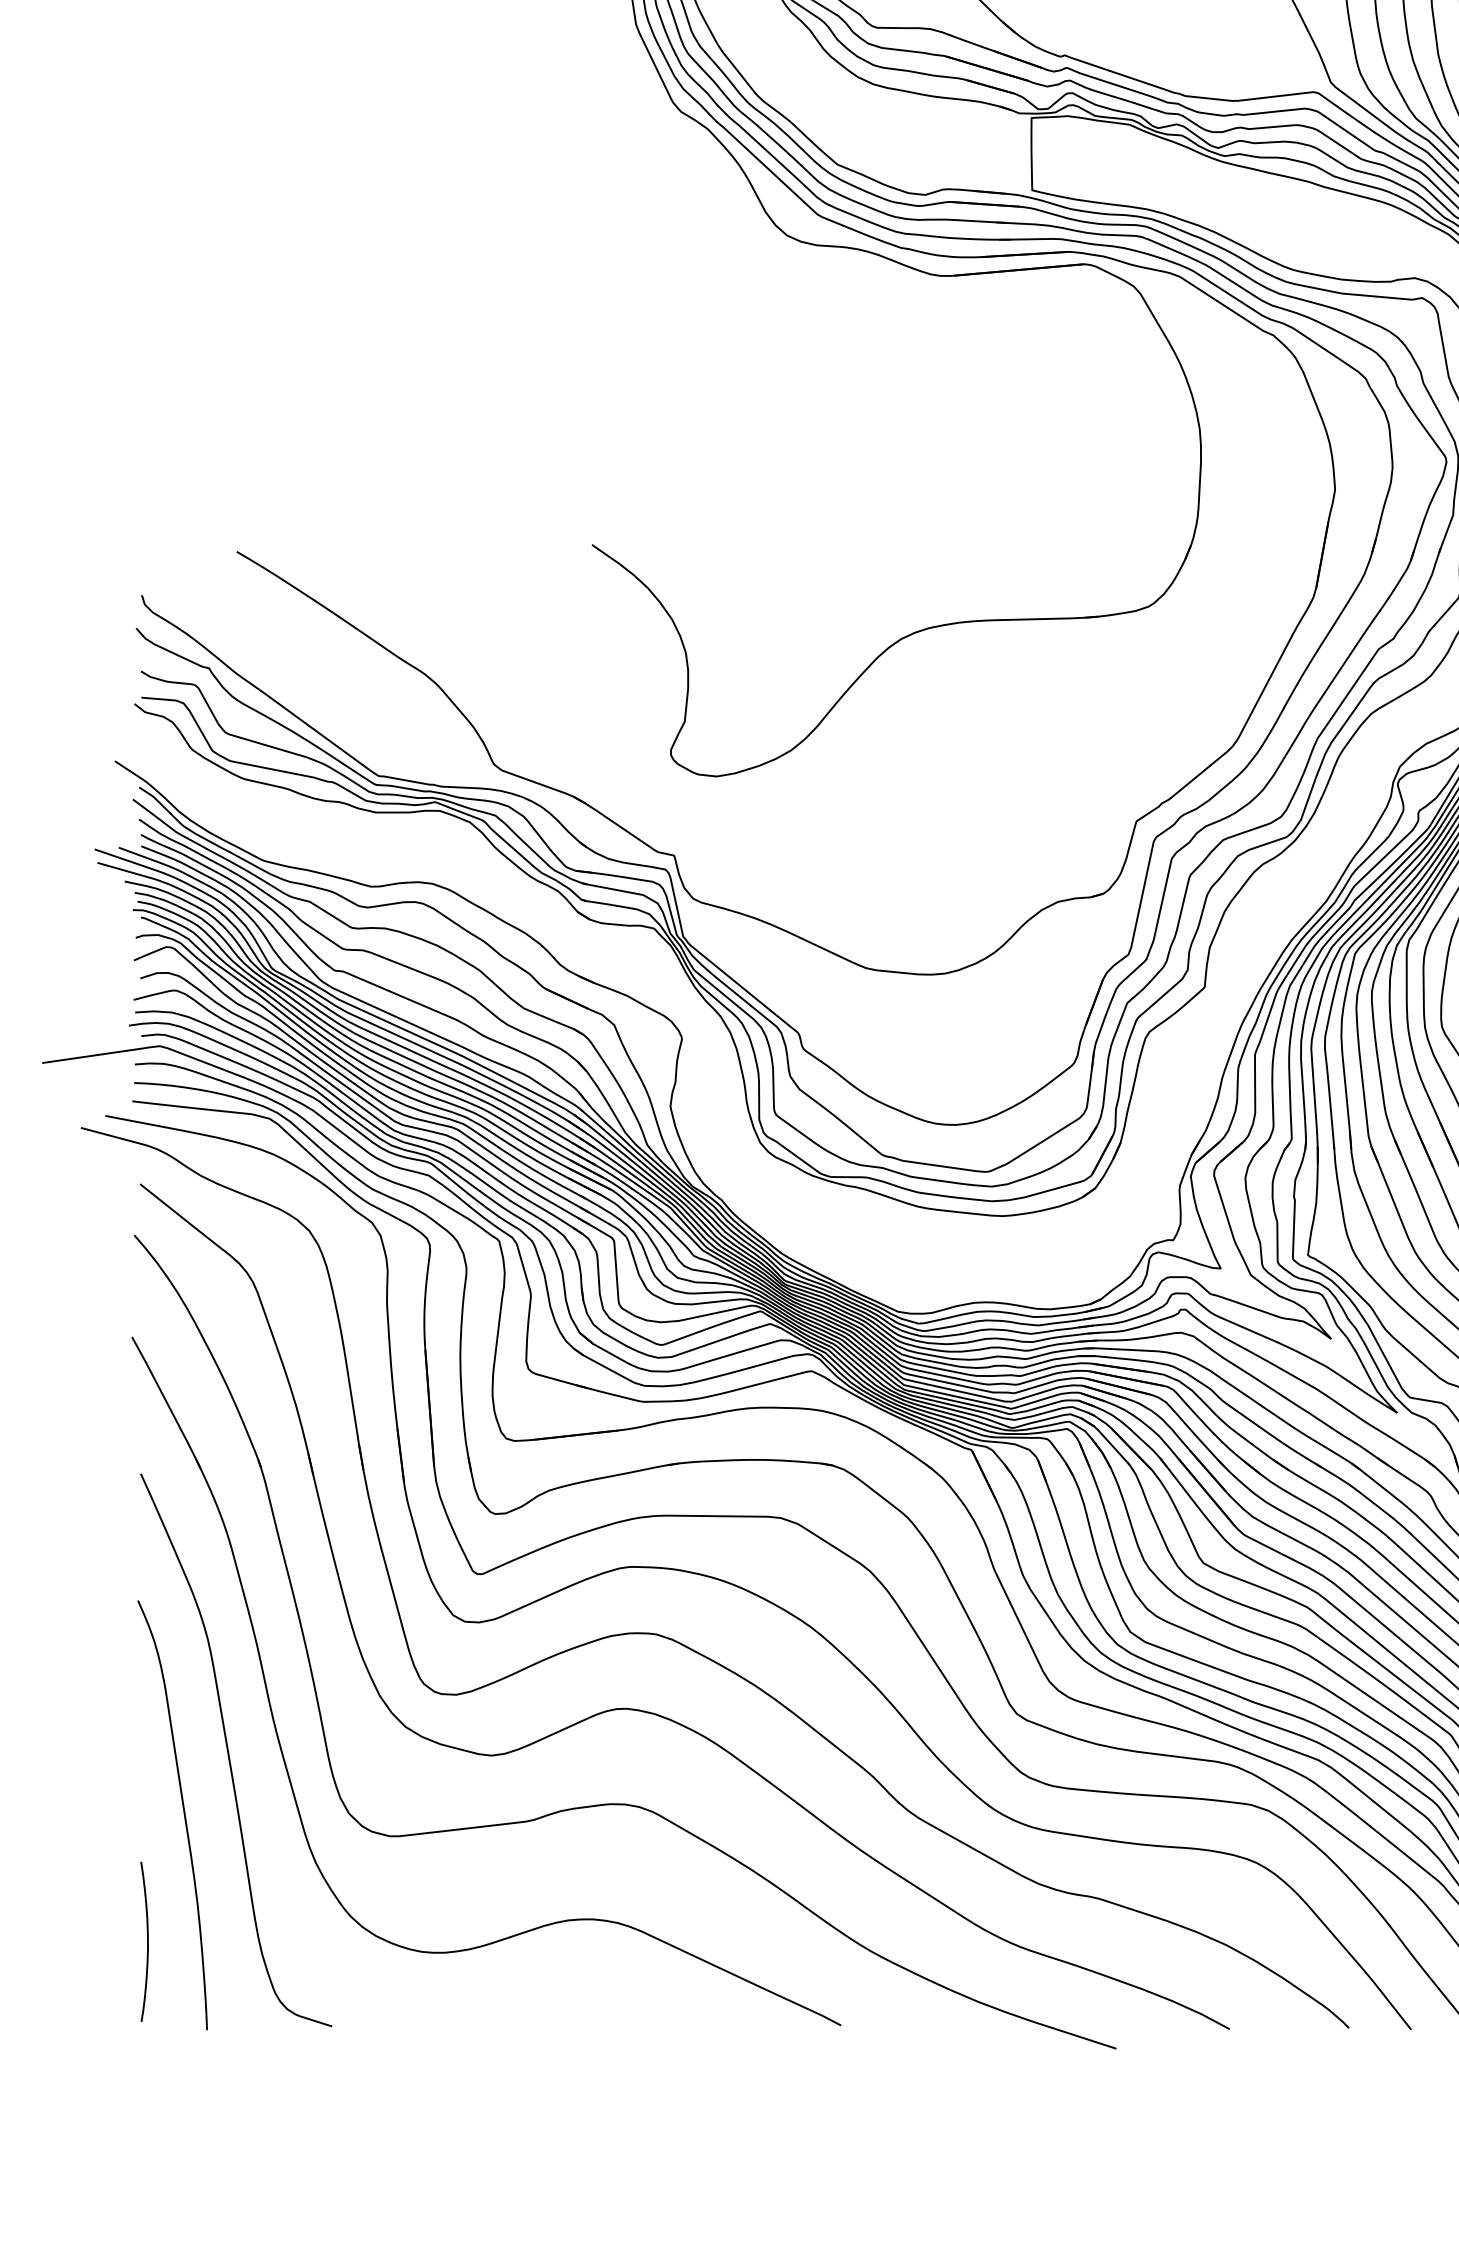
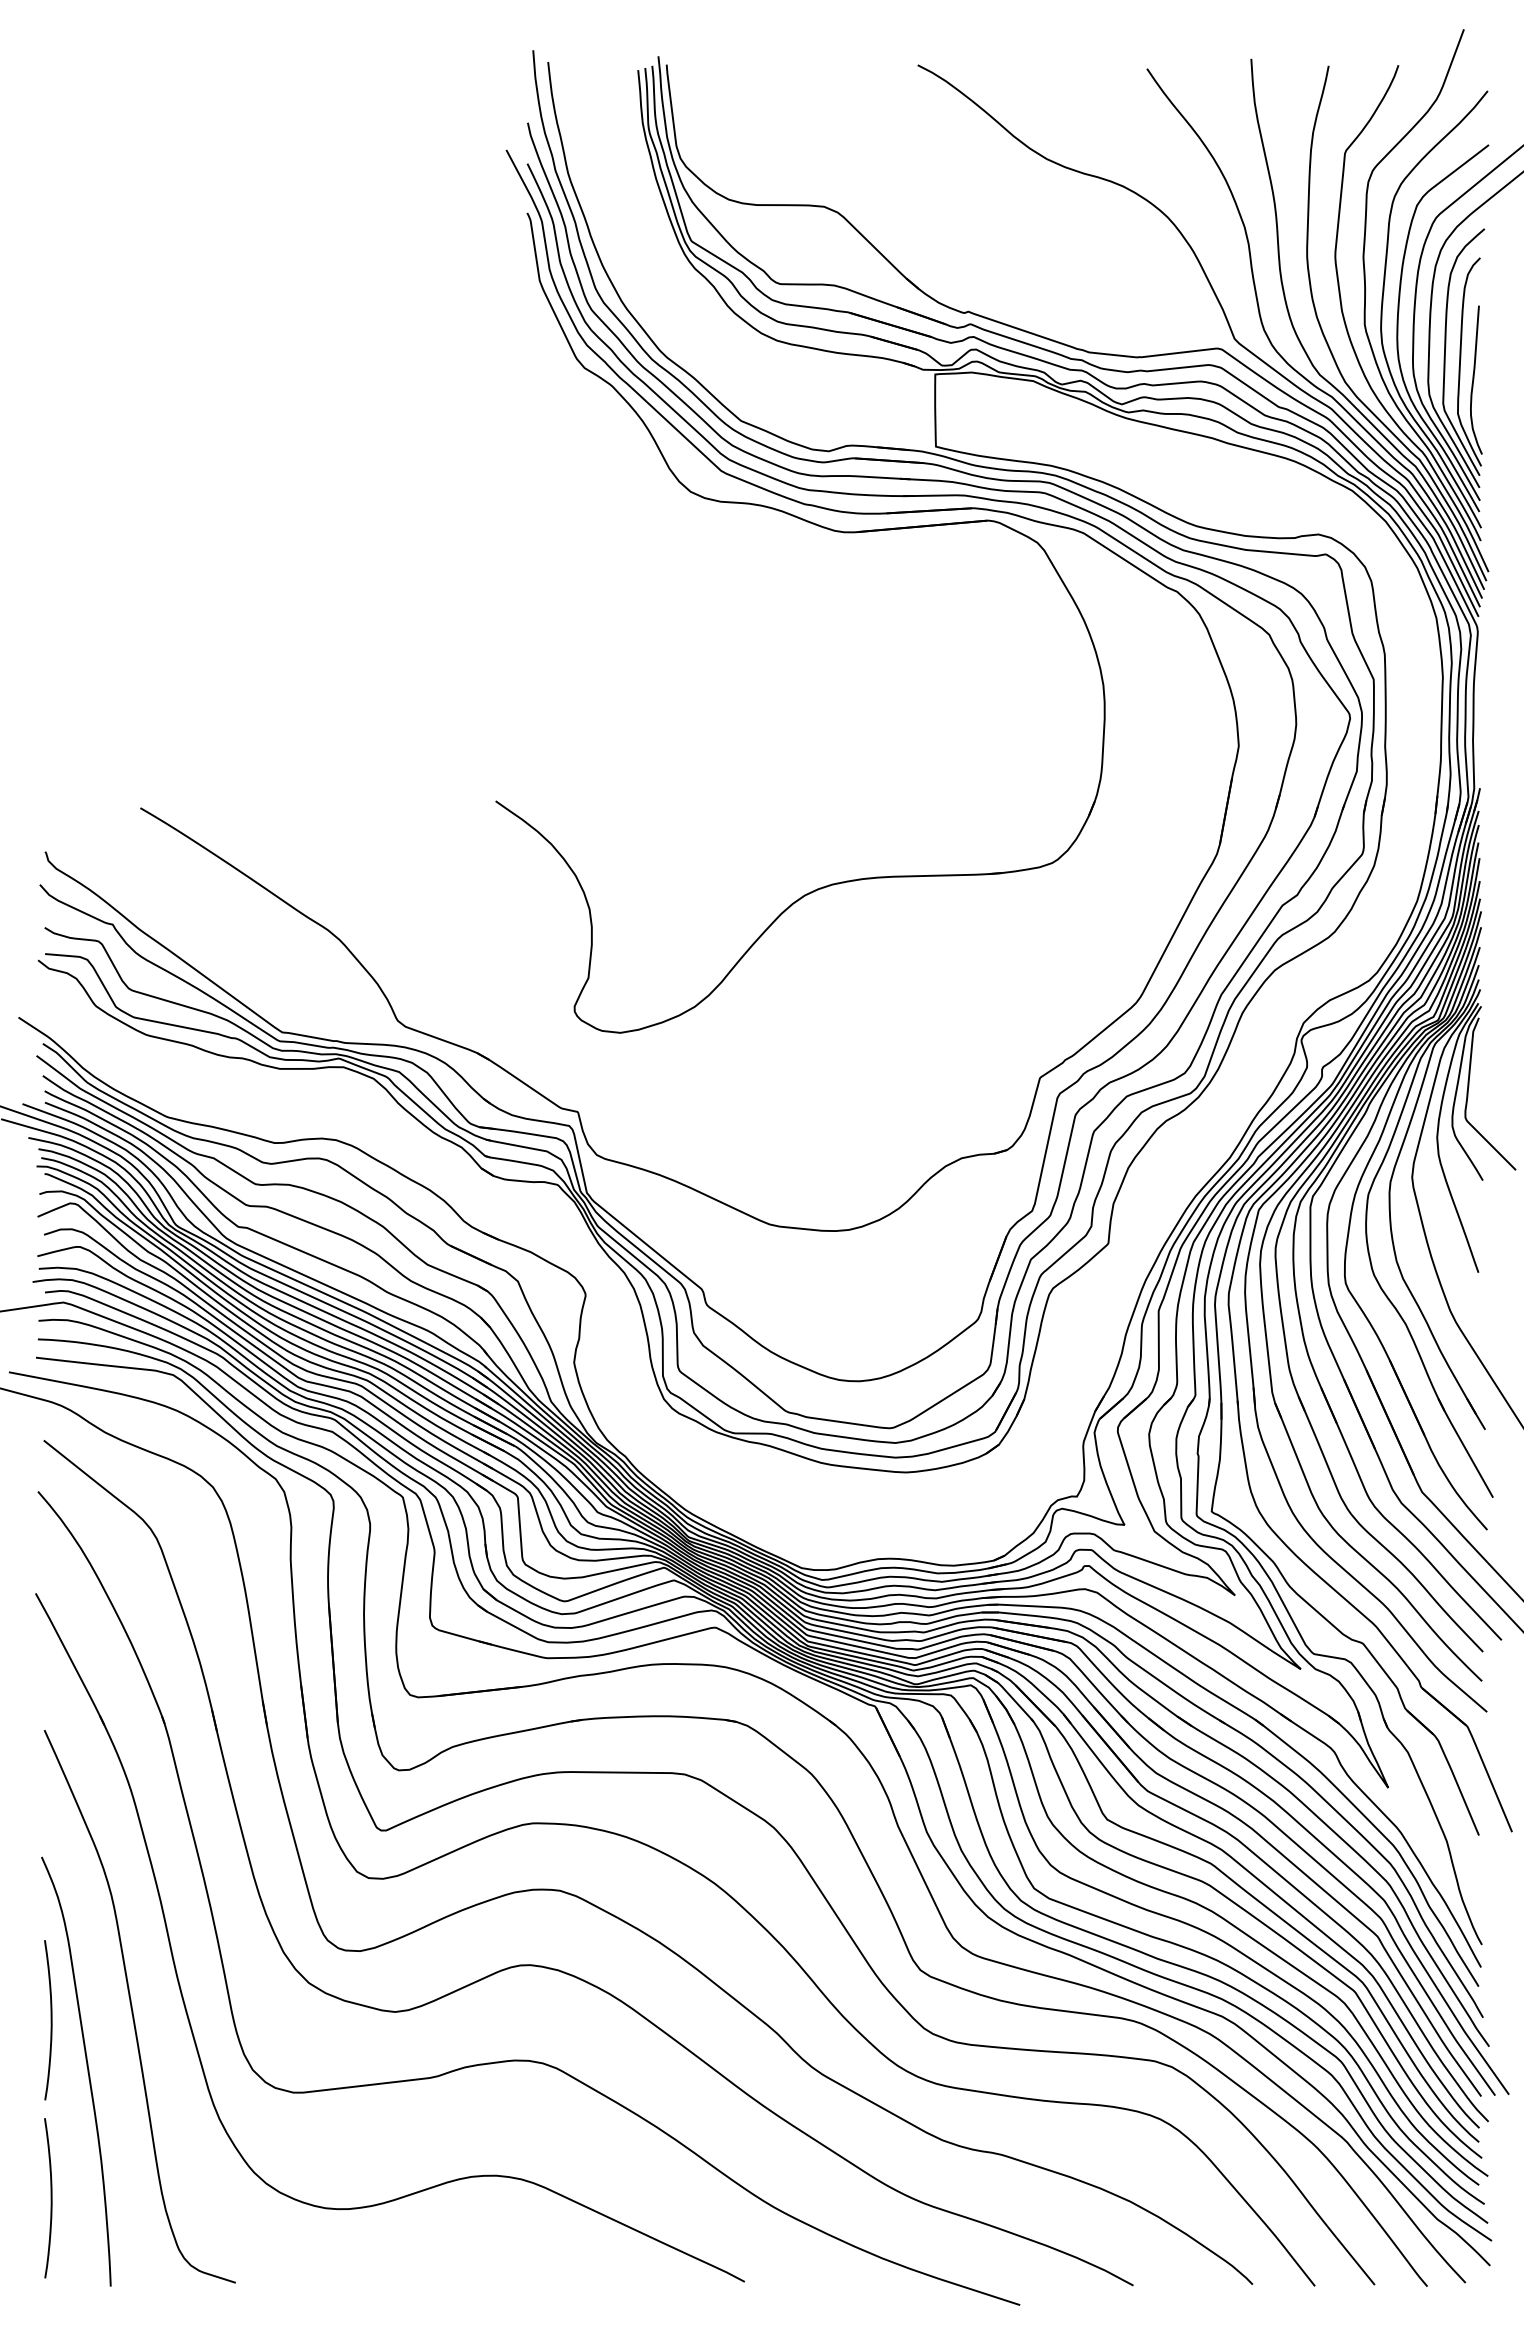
curve: (146, 1764) -> (50, 2020), added

